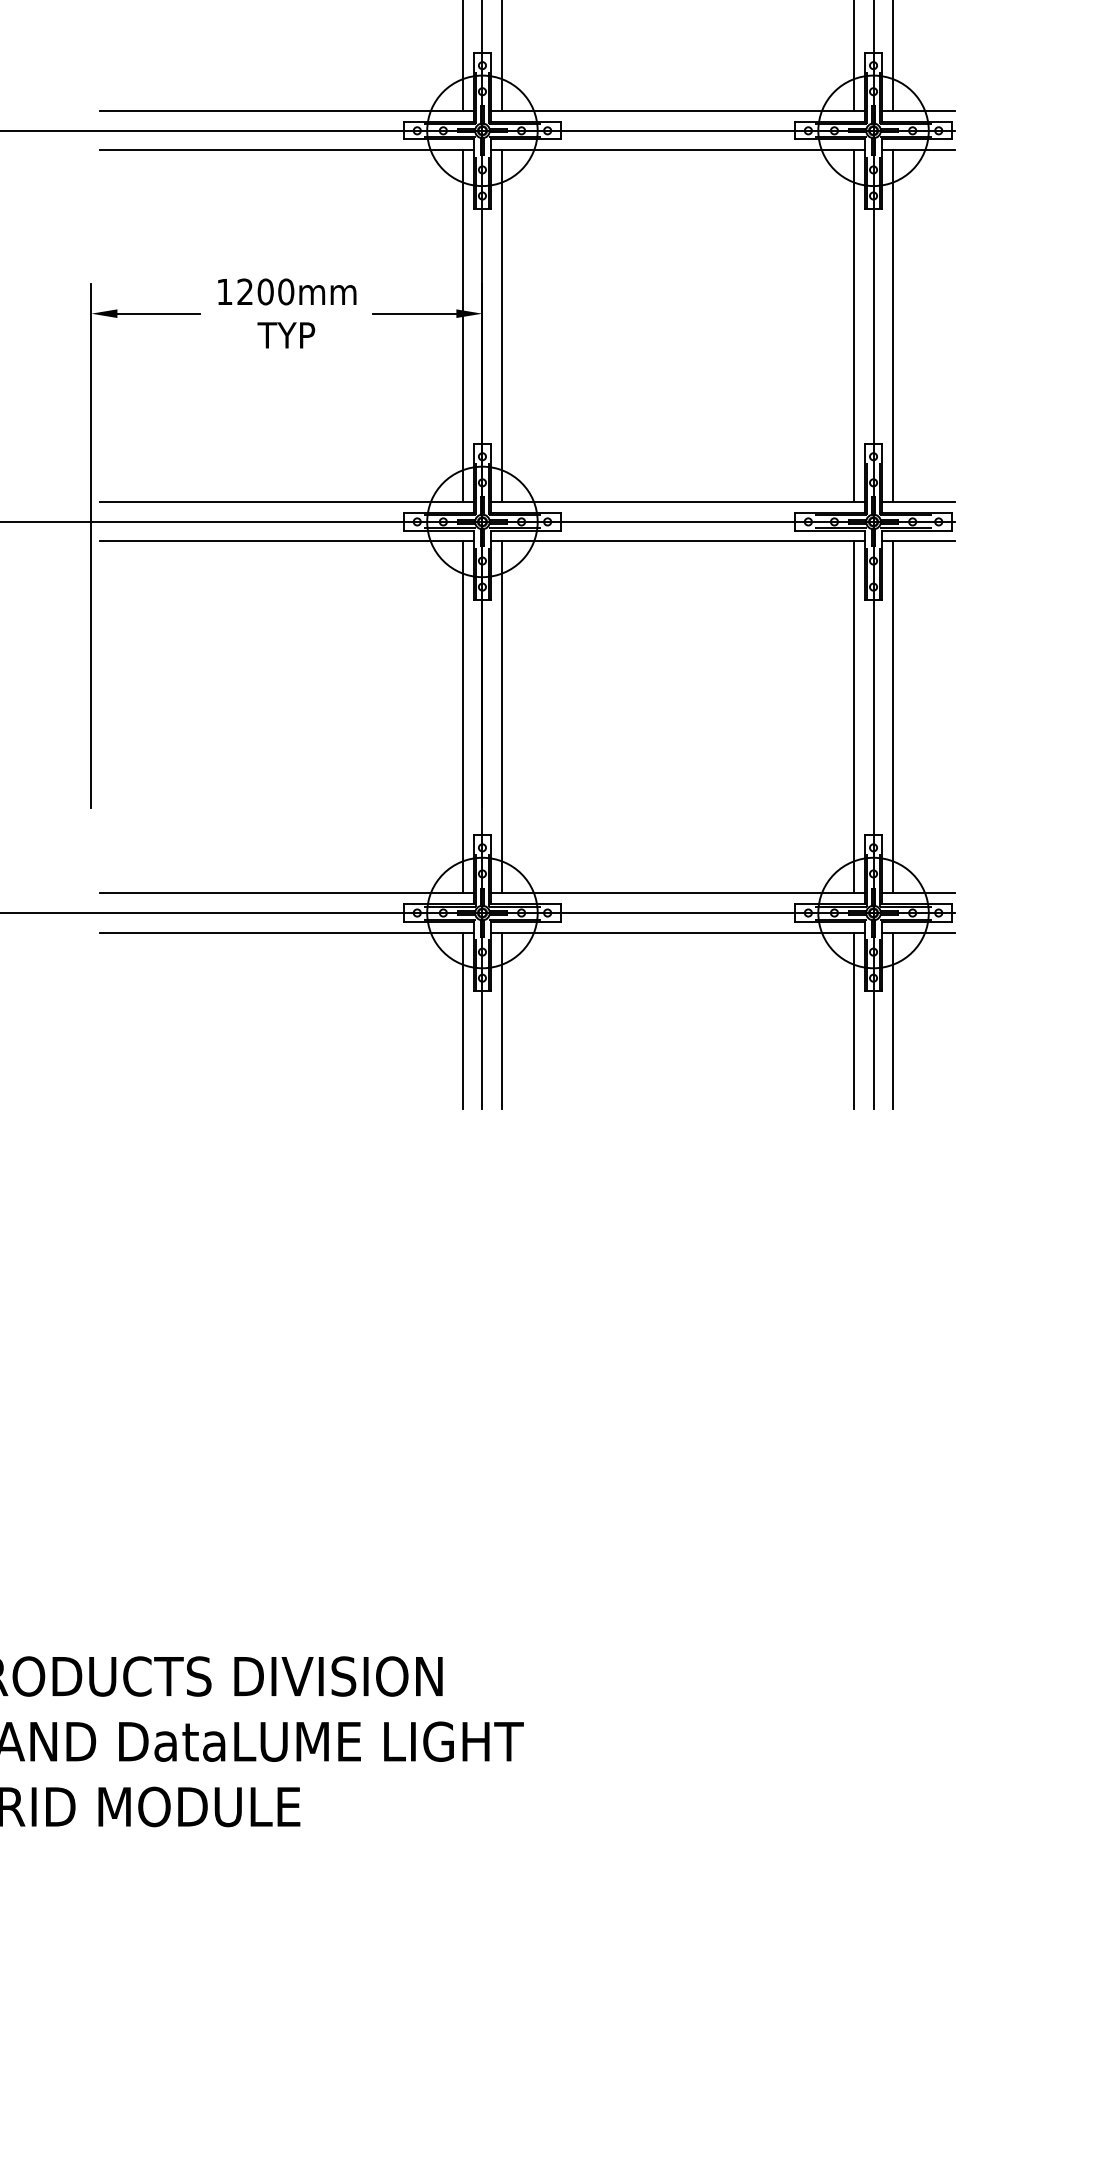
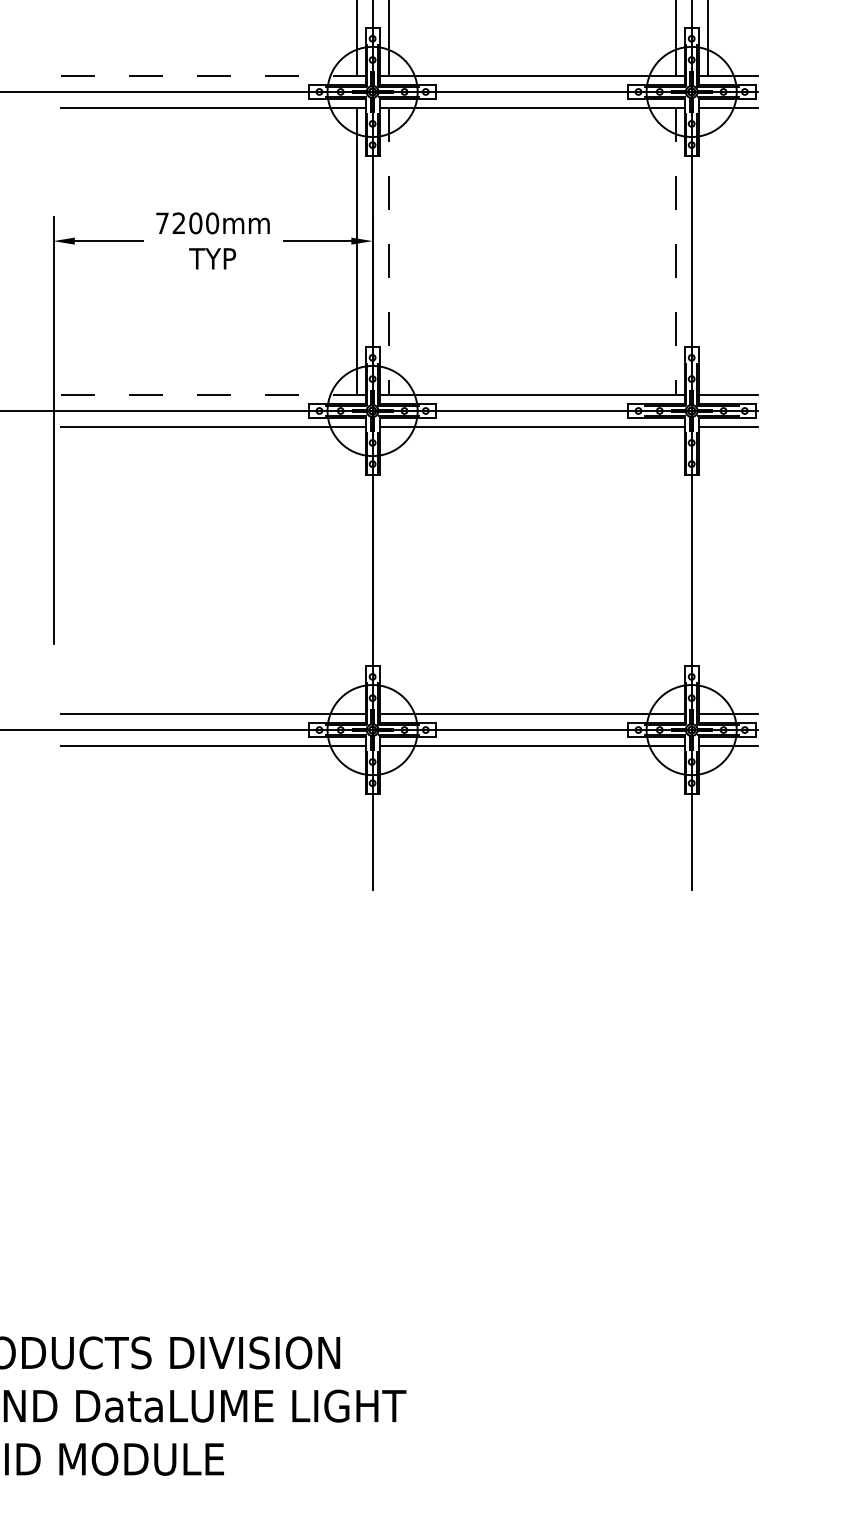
line: (286, 111) -> (212, 76), solid -> dashed
text: (224, 291) -> (162, 223), 1200mm -> 7200mm
line: (502, 326) -> (388, 251), solid -> dashed
line: (854, 326) -> (676, 251), solid -> dashed
line: (893, 326) -> (707, 251), removed
line: (286, 502) -> (212, 395), solid -> dashed
line: (462, 717) -> (356, 570), removed
line: (502, 717) -> (388, 570), removed
line: (854, 717) -> (676, 570), removed
line: (893, 717) -> (707, 570), removed
line: (462, 1020) -> (356, 817), removed
line: (502, 1020) -> (388, 817), removed
line: (854, 1020) -> (676, 817), removed
line: (893, 1020) -> (707, 817), removed

